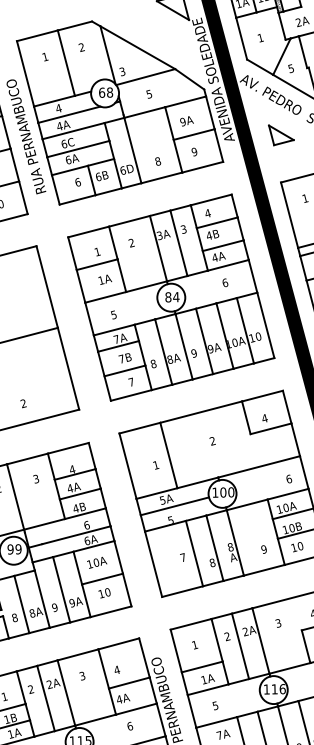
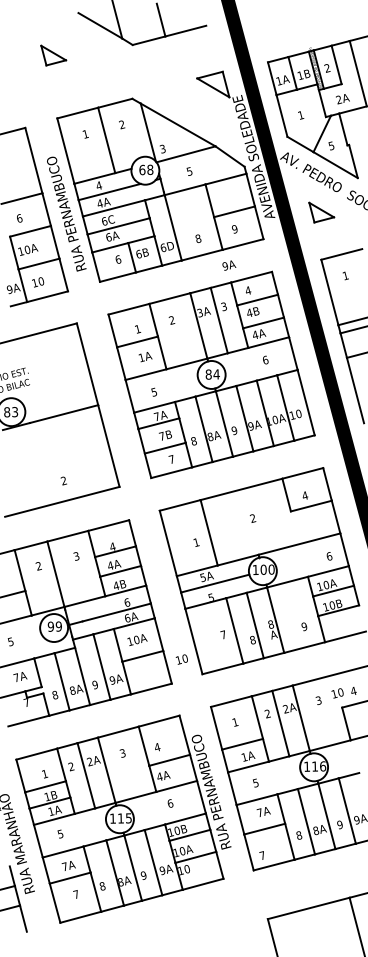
text: (187, 121) -> (229, 265), moved
text: (297, 547) -> (337, 693), moved
text: (104, 593) -> (181, 659), moved

